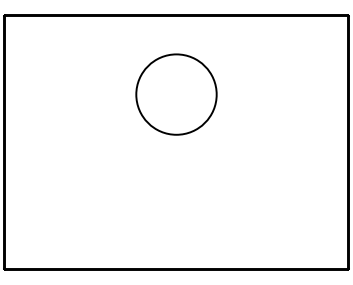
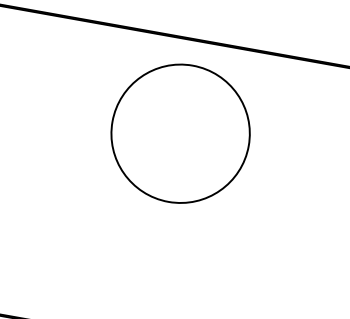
circle: (176, 94) -> (180, 133), size x1.43

